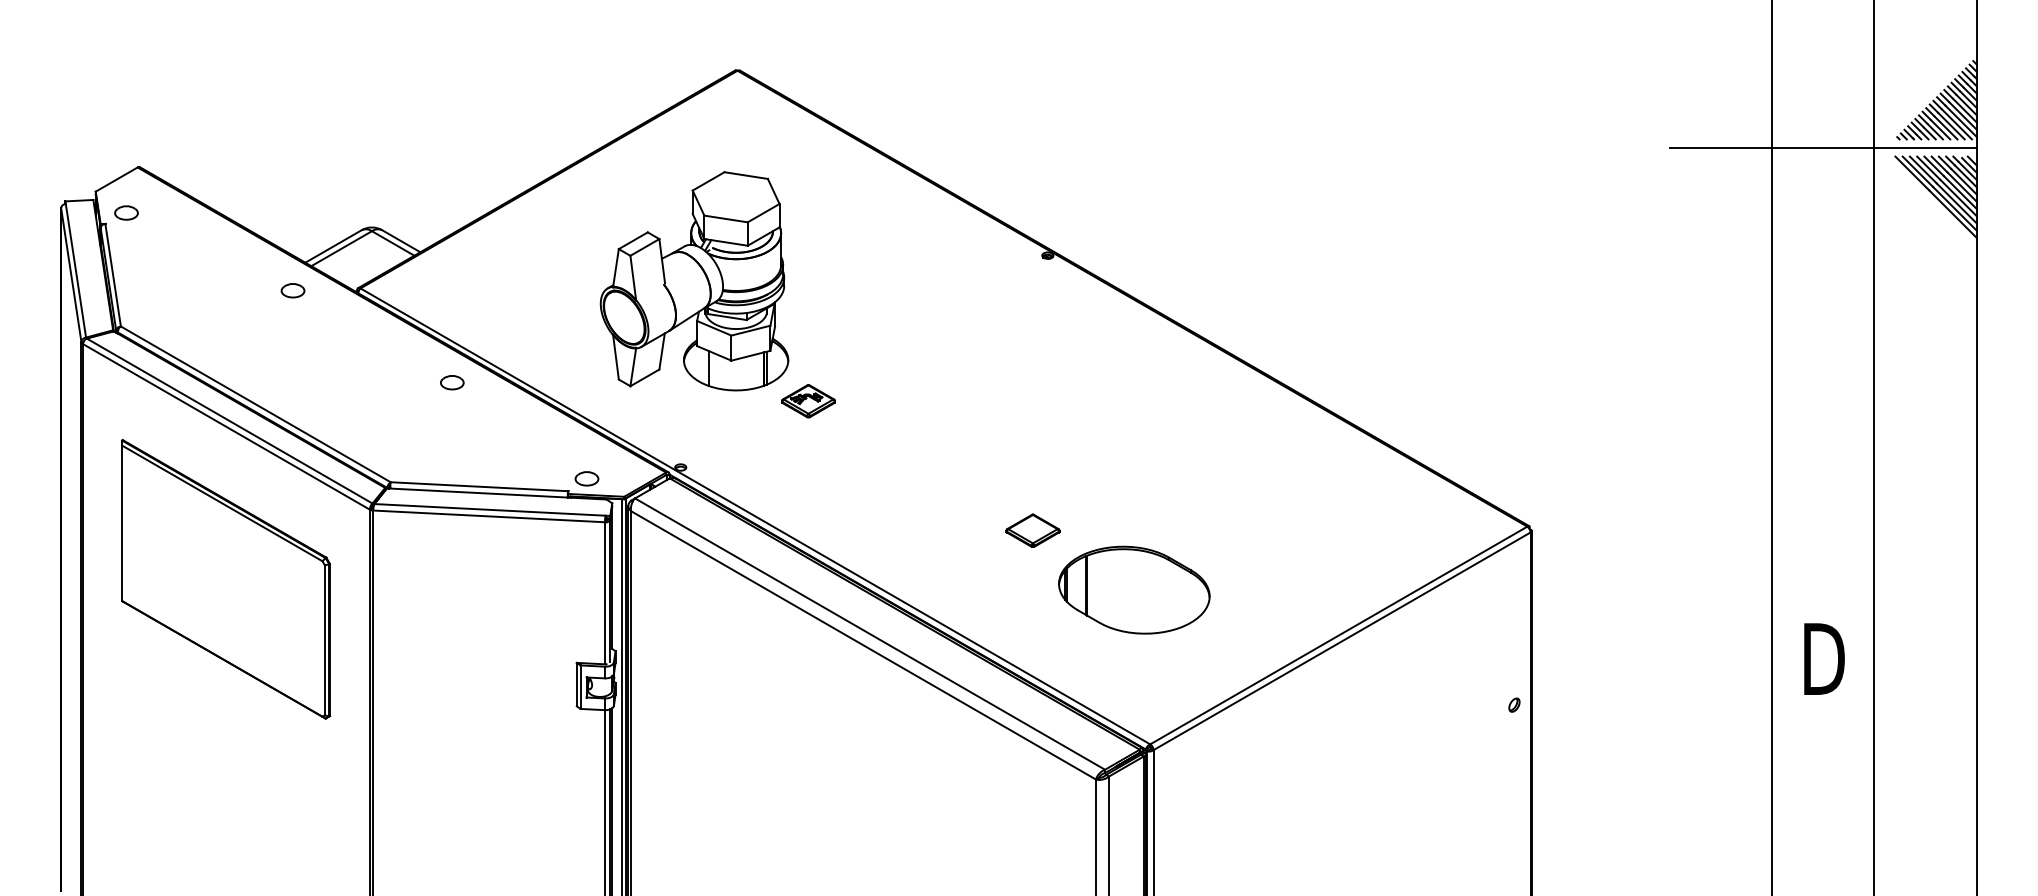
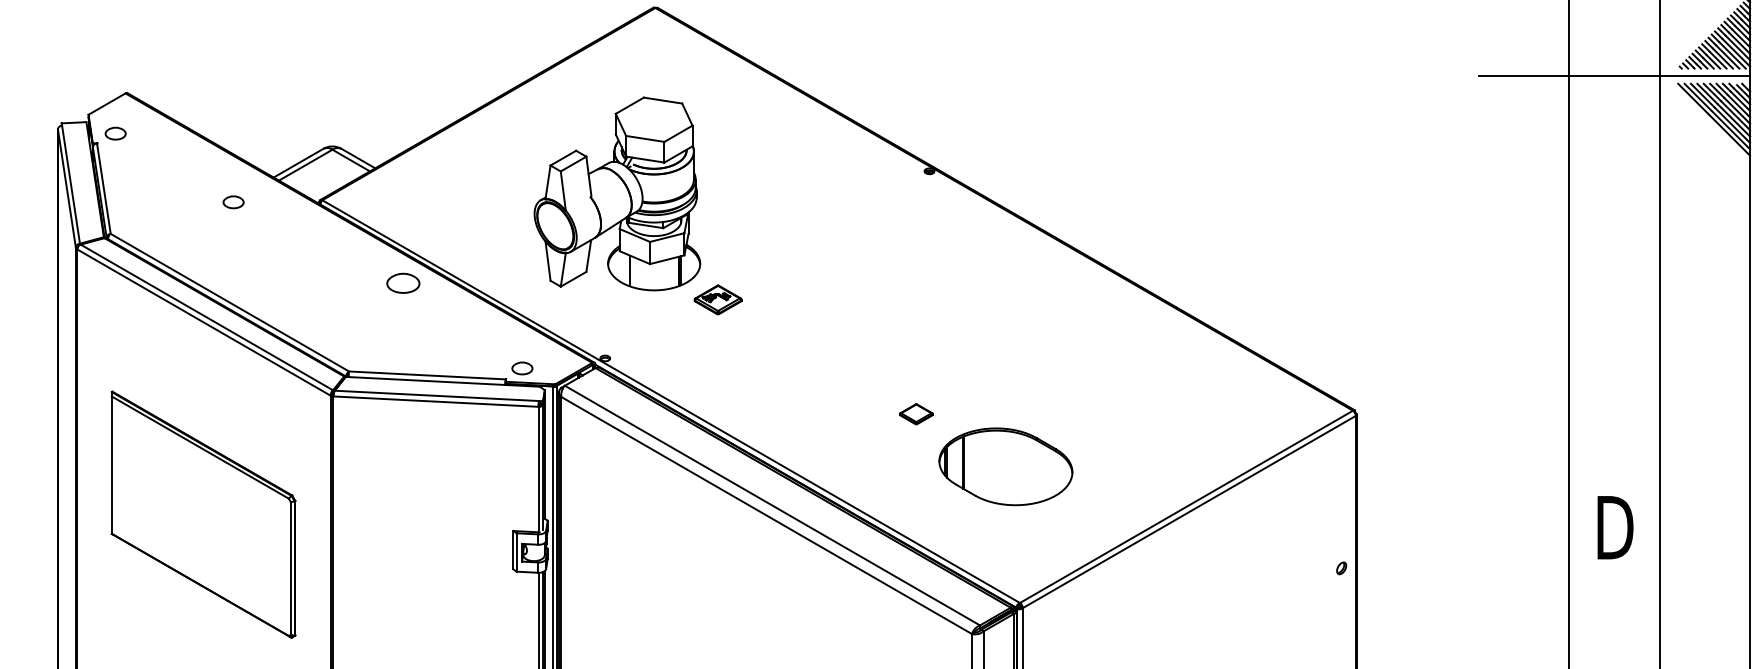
part: (292, 290) -> (233, 202), moved
part: (452, 382) -> (403, 283), size x1.6
part: (1032, 530) -> (915, 414), size x0.7
part: (226, 579) -> (204, 514), moved

